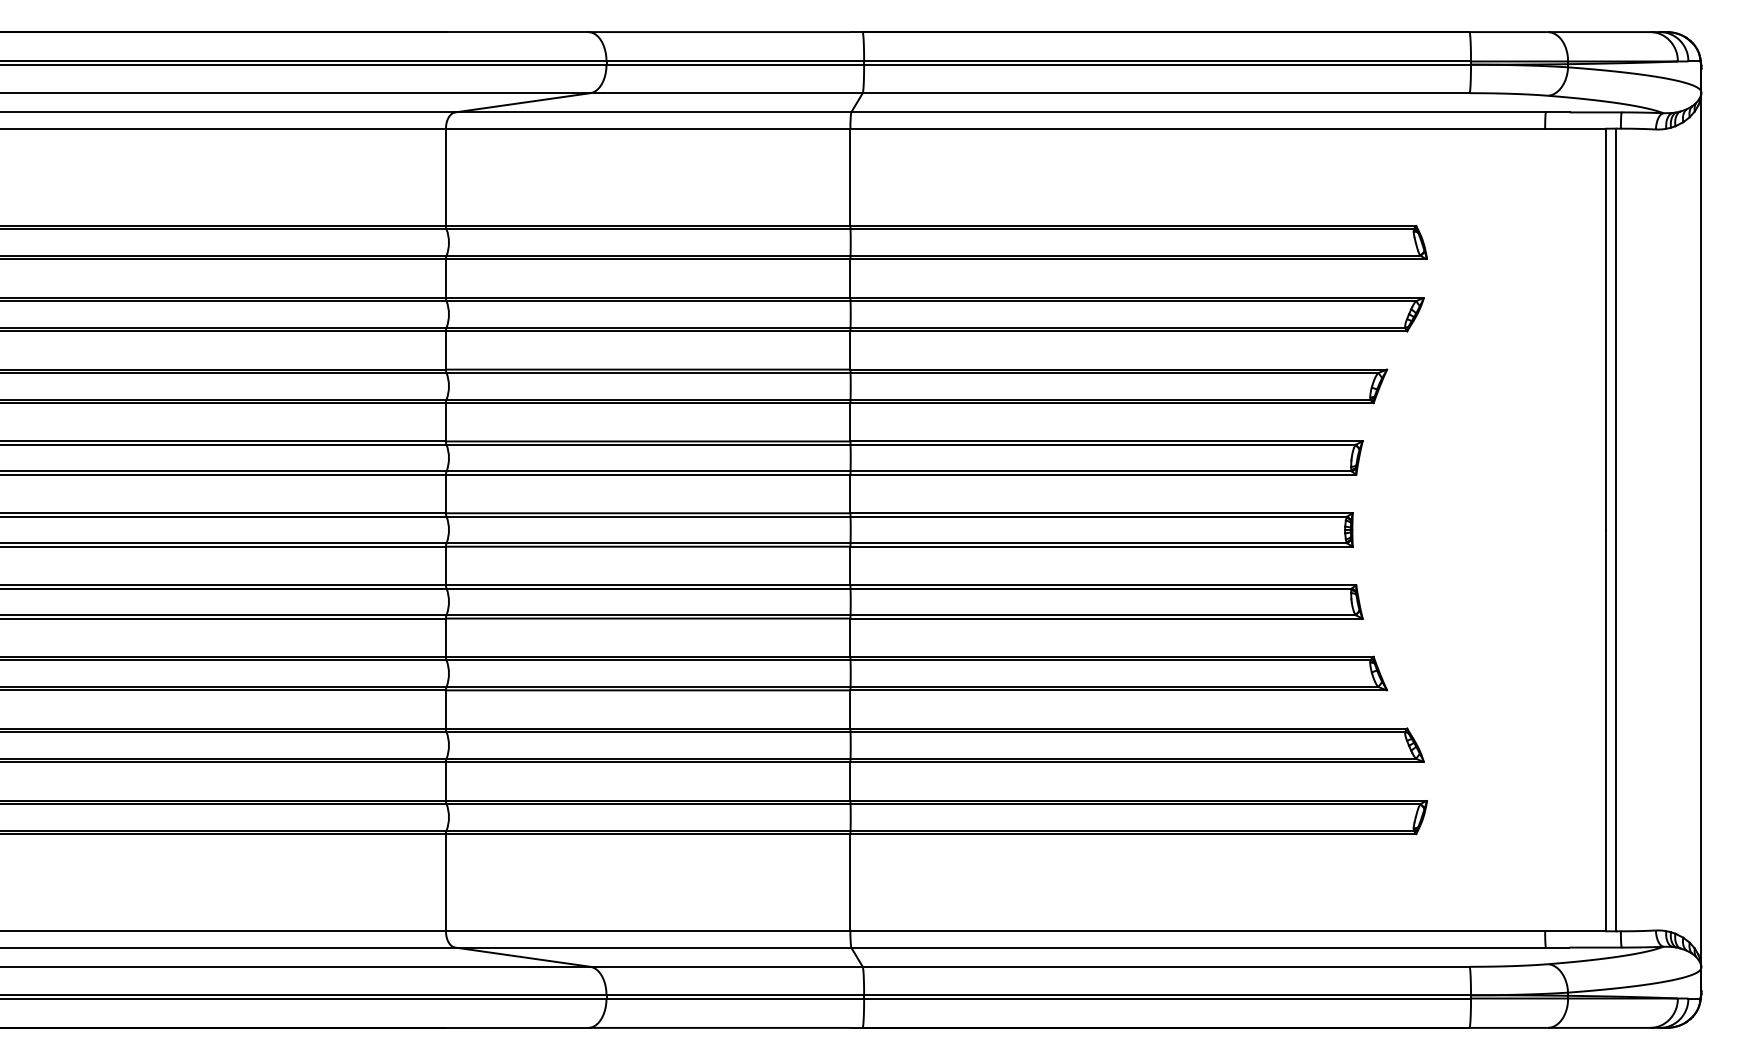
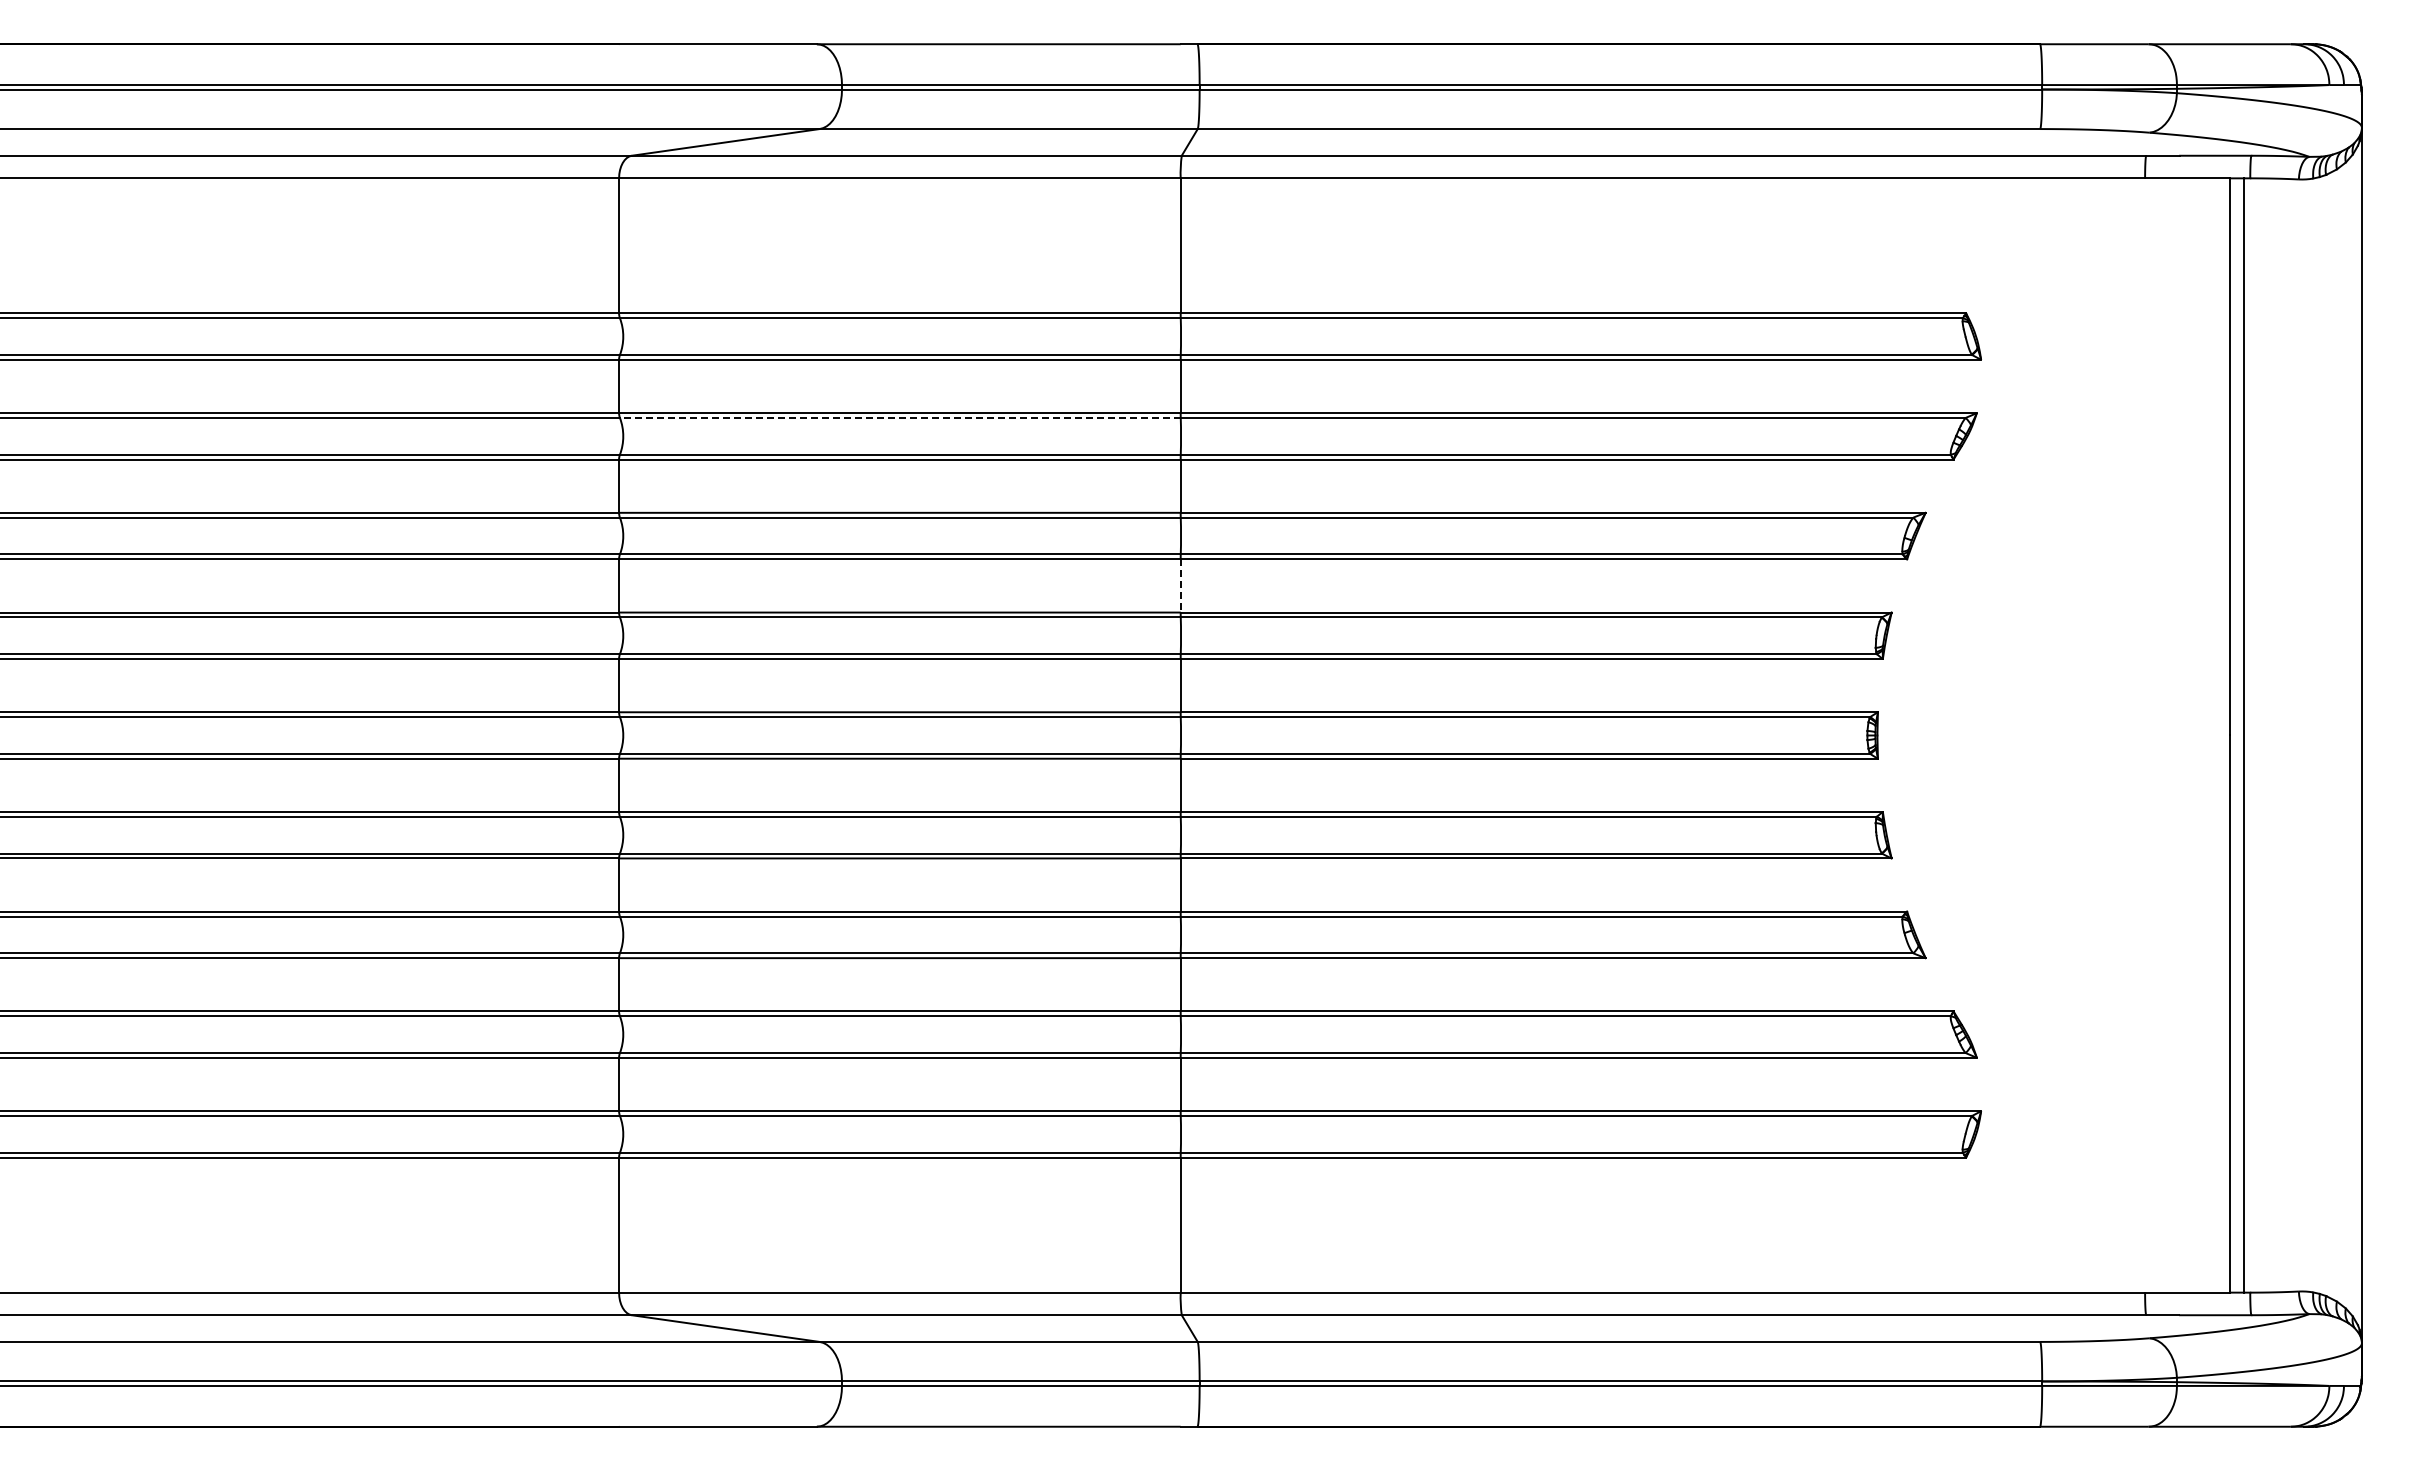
line: (647, 301) -> (899, 418), solid -> dashed
line: (850, 421) -> (1180, 585), solid -> dashed

